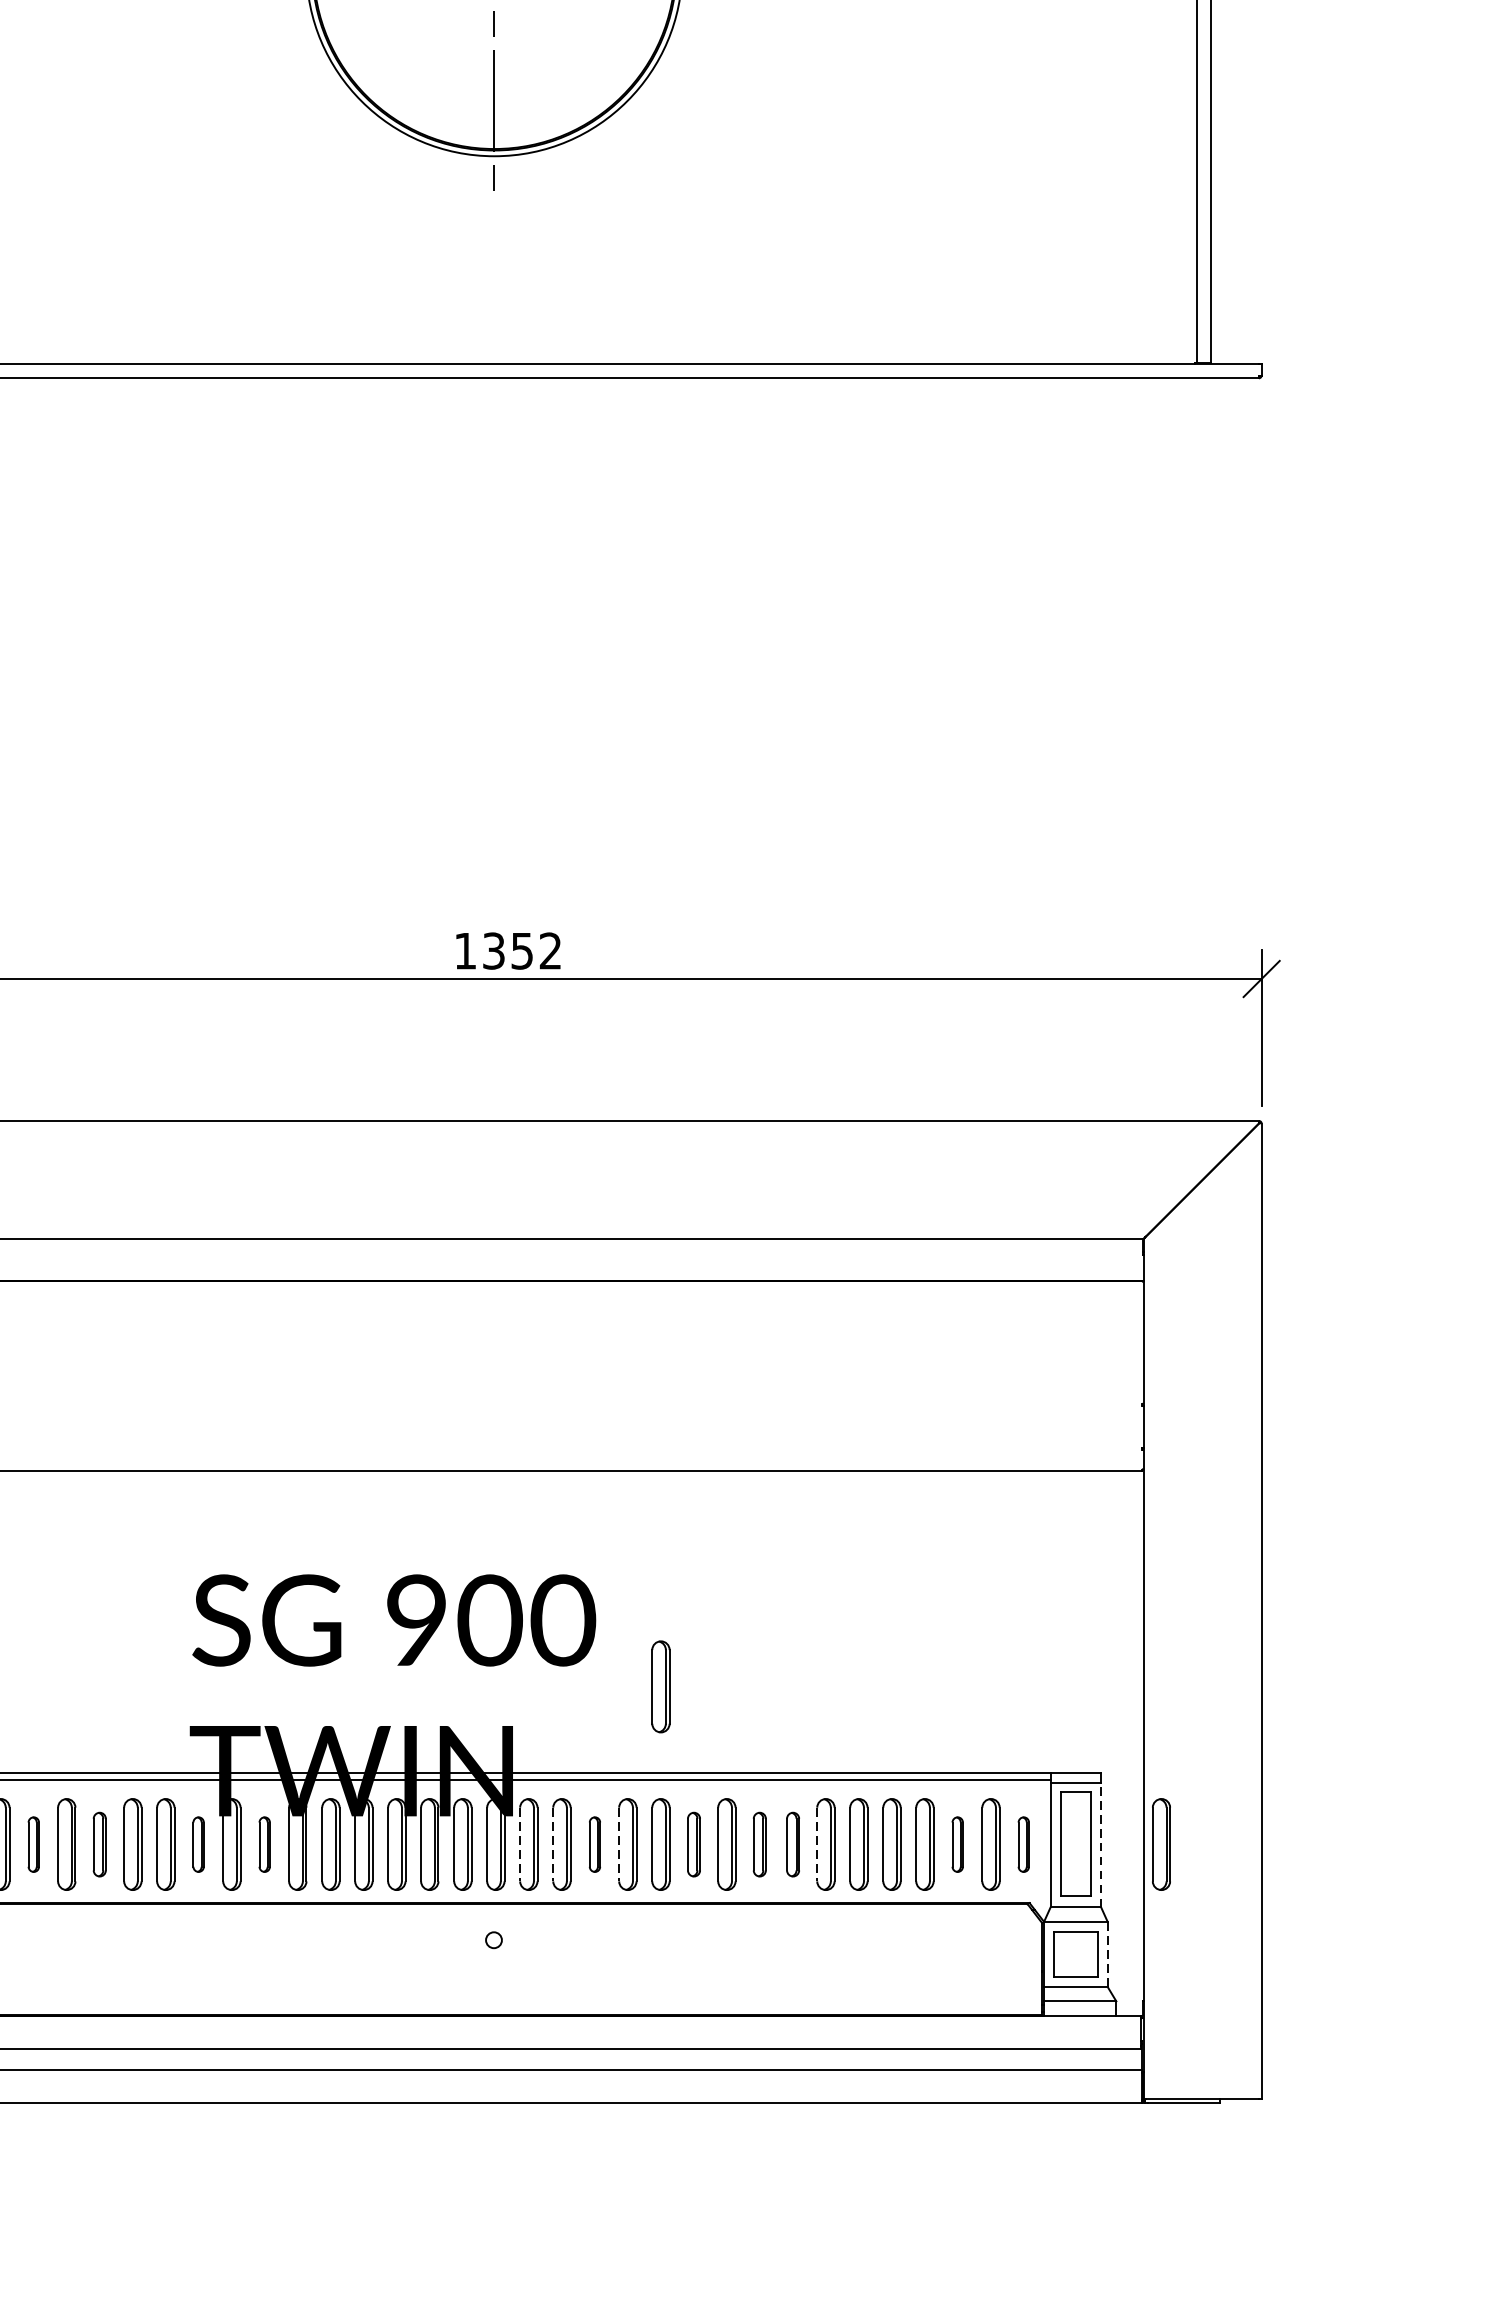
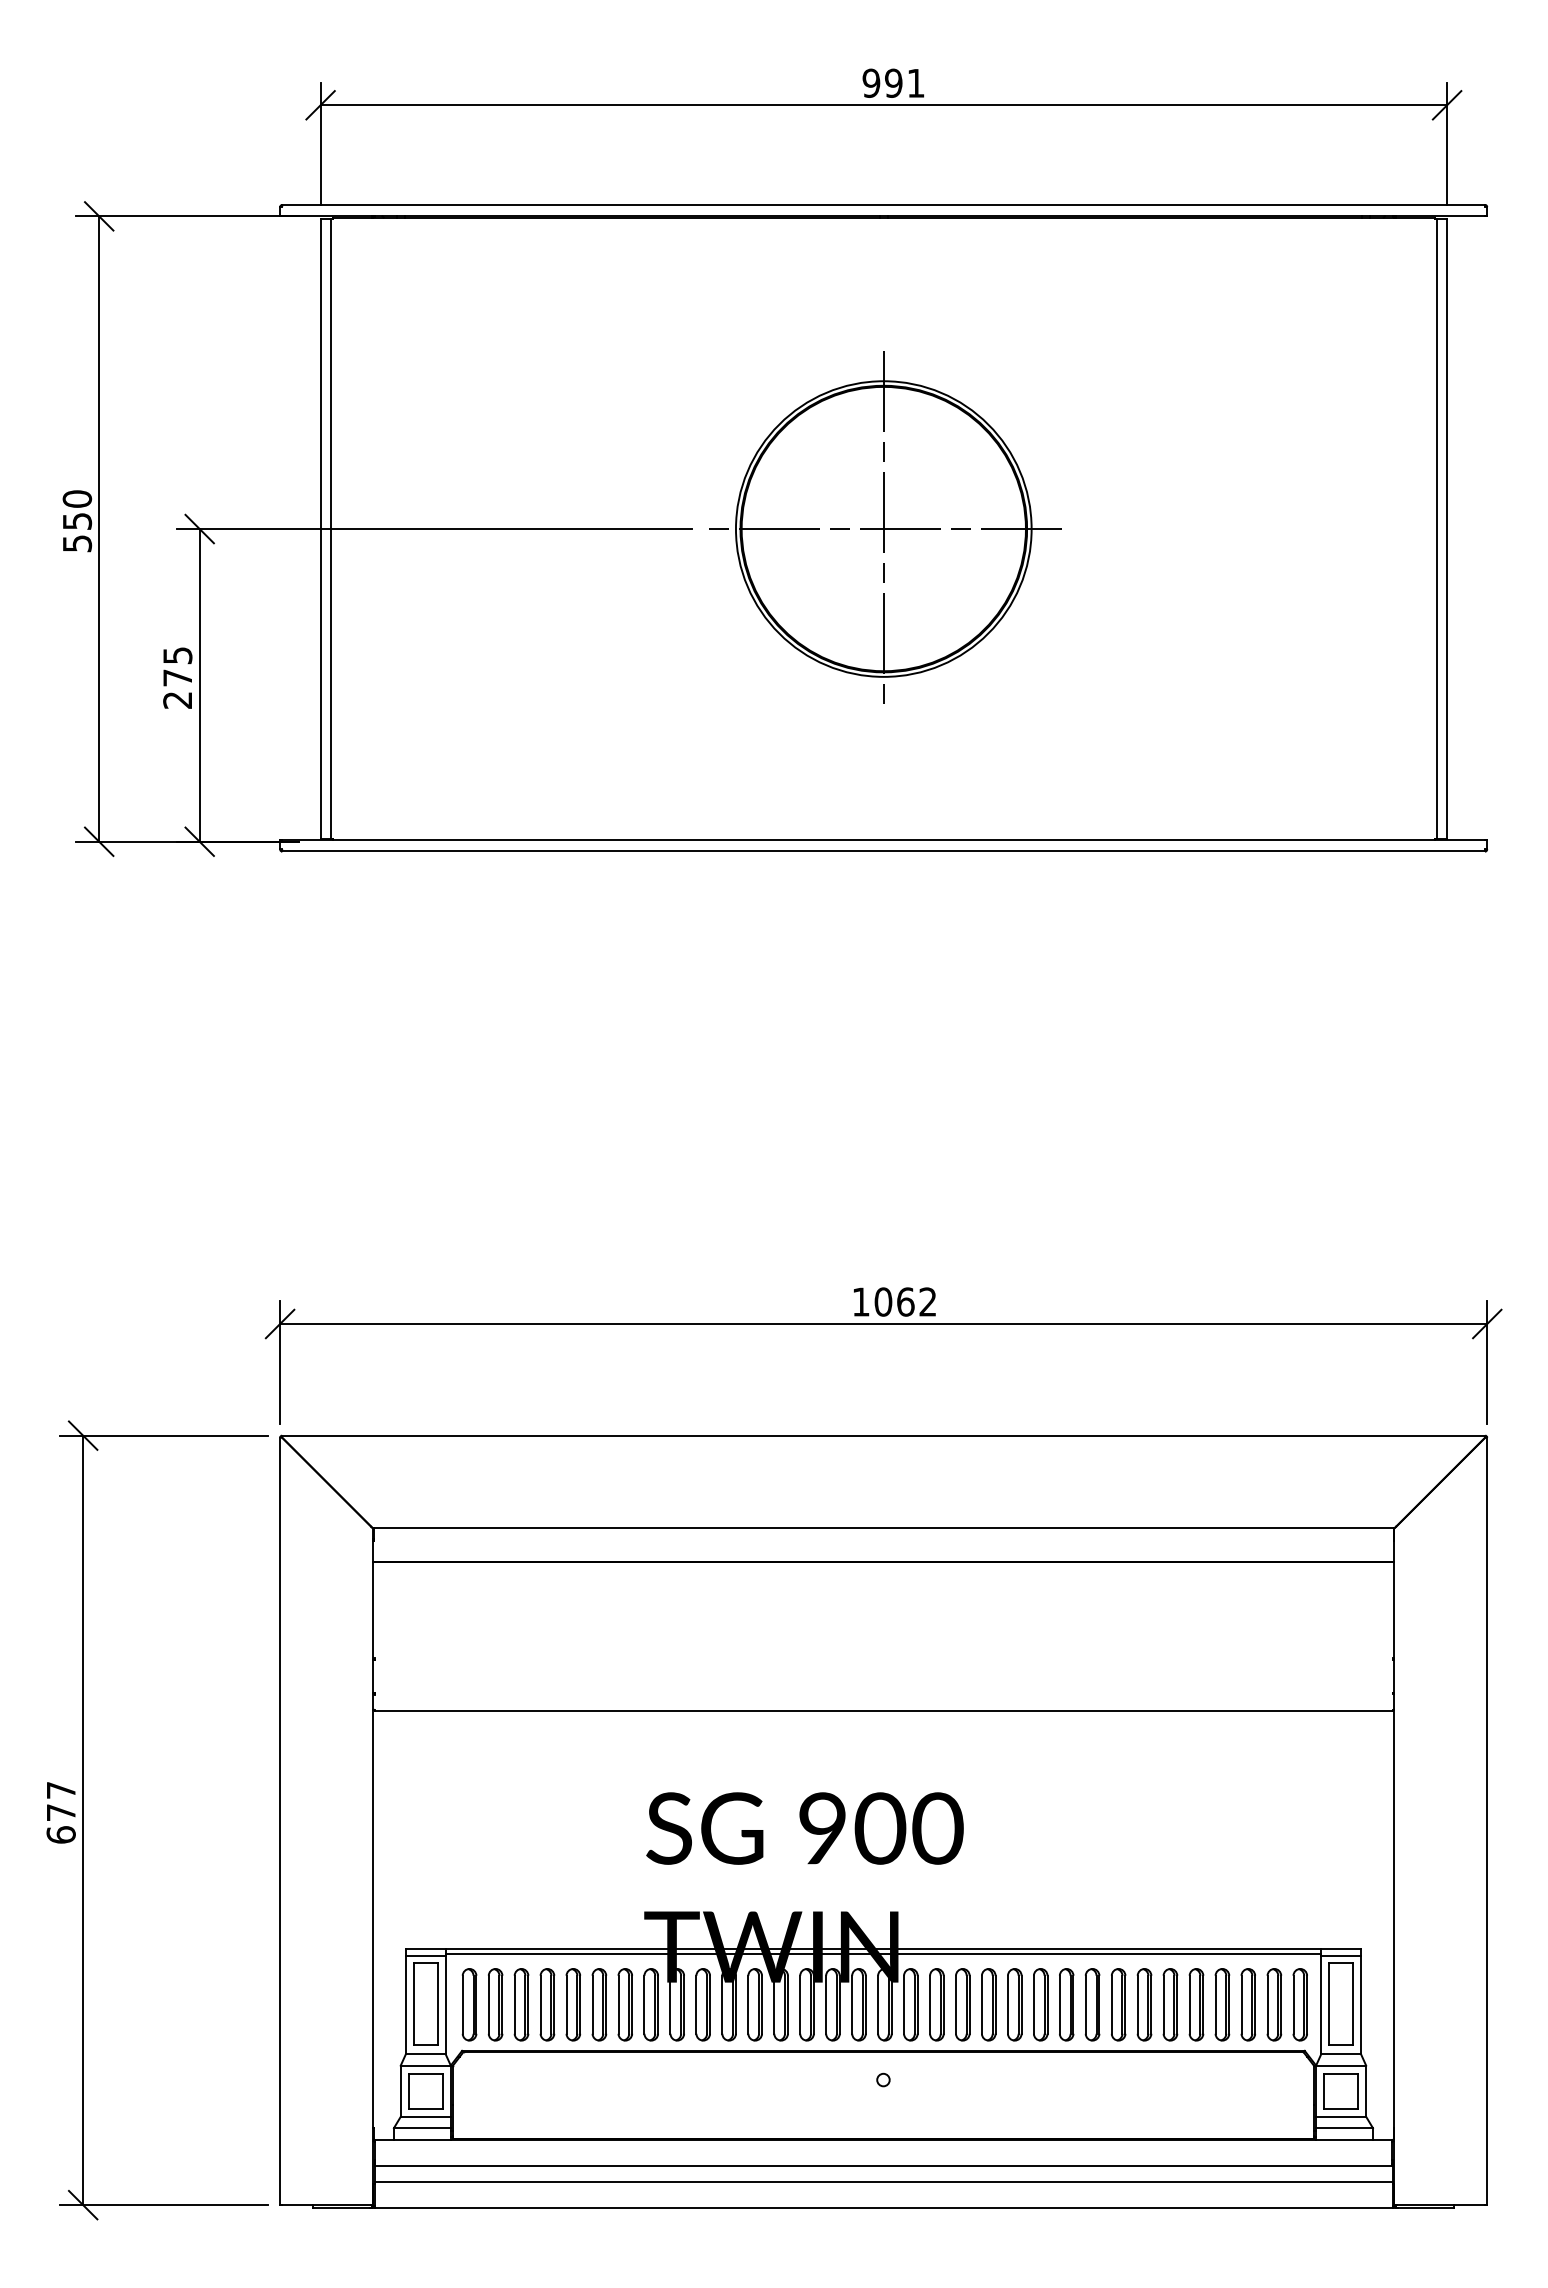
text: (508, 950) -> (894, 1301), 1352 -> 1062
part: (660, 1686) -> (1014, 1880), removed
part: (33, 1844) -> (521, 2004), size x1.67
part: (99, 1844) -> (573, 2004), size x1.43
part: (197, 1844) -> (650, 2004), size x1.67
part: (263, 1844) -> (702, 2004), size x1.67
line: (520, 1844) -> (904, 2004), dashed -> solid
line: (553, 1844) -> (930, 2004), dashed -> solid
part: (594, 1844) -> (962, 2004), size x1.67
line: (618, 1844) -> (981, 2004), dashed -> solid
part: (693, 1844) -> (1040, 2004), size x1.43
part: (759, 1844) -> (1092, 2004), size x1.43
part: (792, 1844) -> (1118, 2004), size x1.43
line: (816, 1844) -> (1137, 2004), dashed -> solid
part: (956, 1844) -> (1247, 2004), size x1.67
part: (1022, 1844) -> (1299, 2004), size x1.67
part: (1161, 1844) -> (1408, 2004), removed
line: (1101, 1845) -> (1361, 2005), dashed -> solid
line: (1108, 1954) -> (1366, 2091), dashed -> solid

